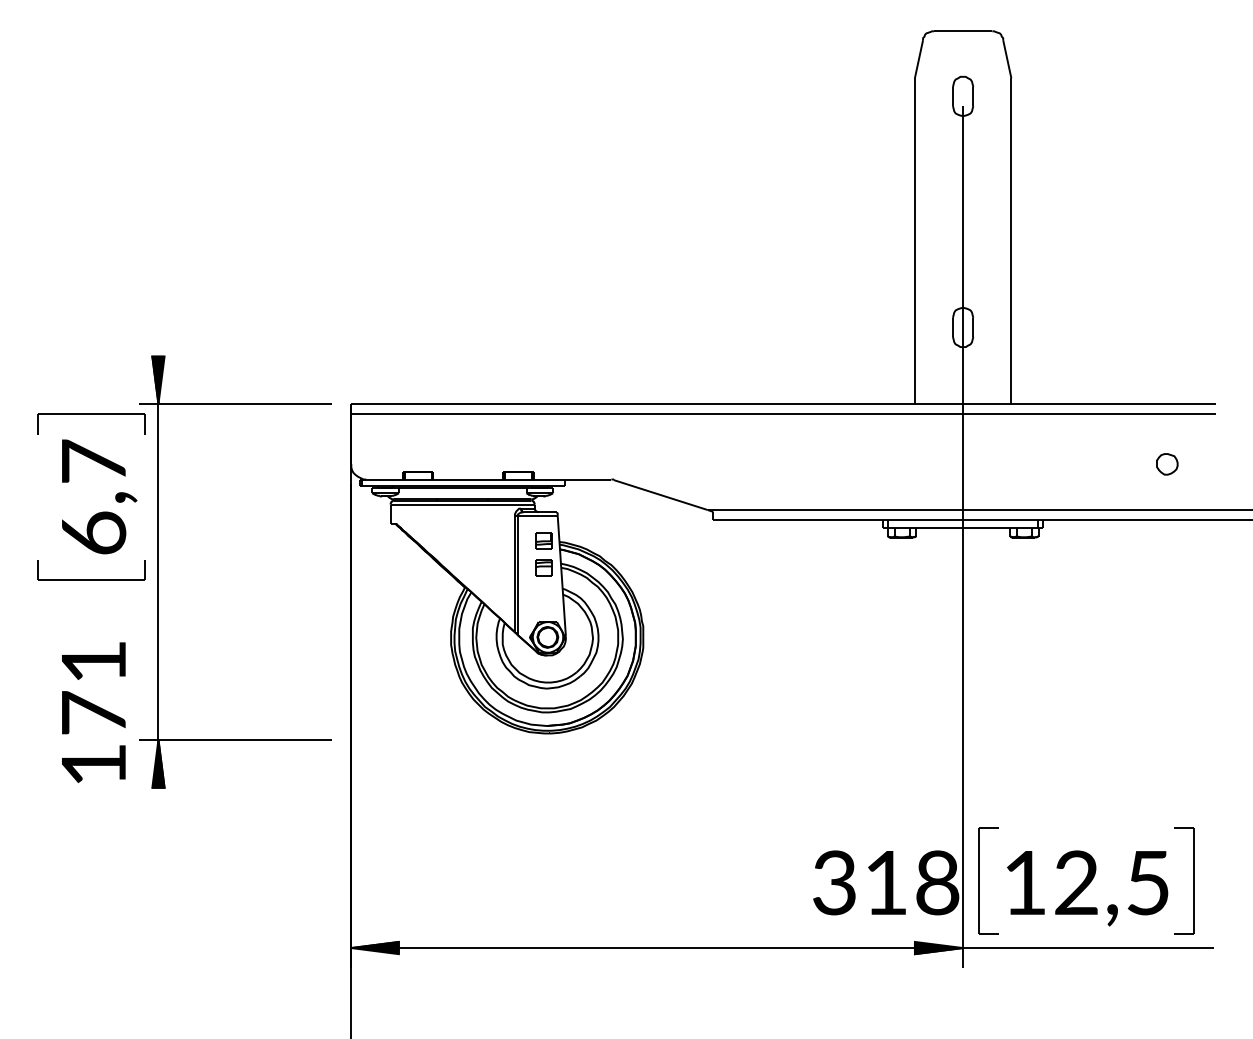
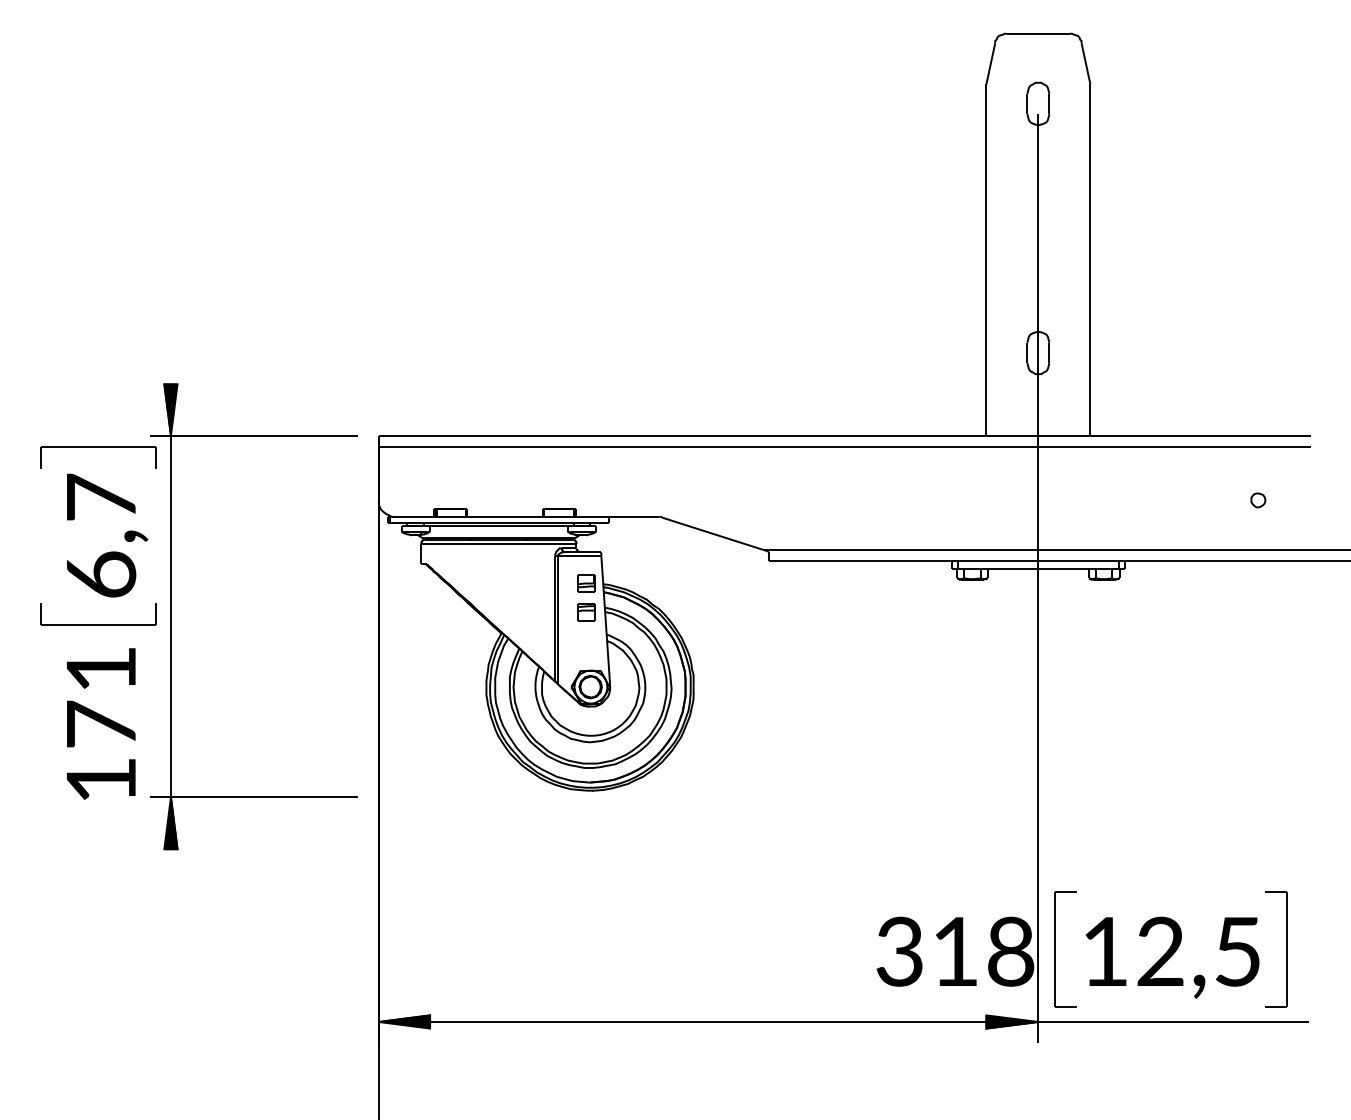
part: (1166, 463) -> (1257, 499), size x0.62
text: (93, 712) -> (100, 723), moved

